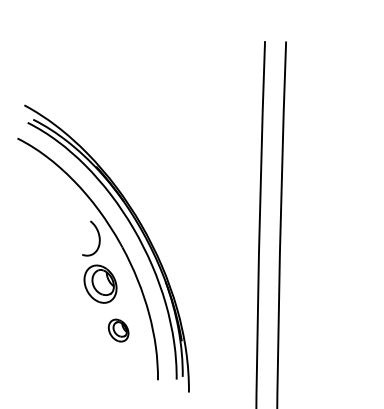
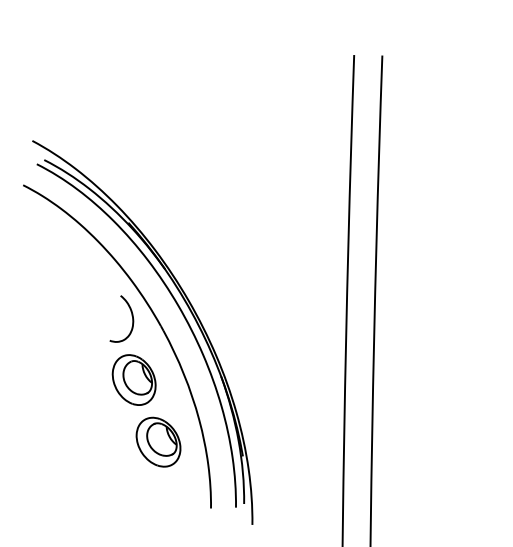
part: (118, 330) -> (158, 441), size x1.67

